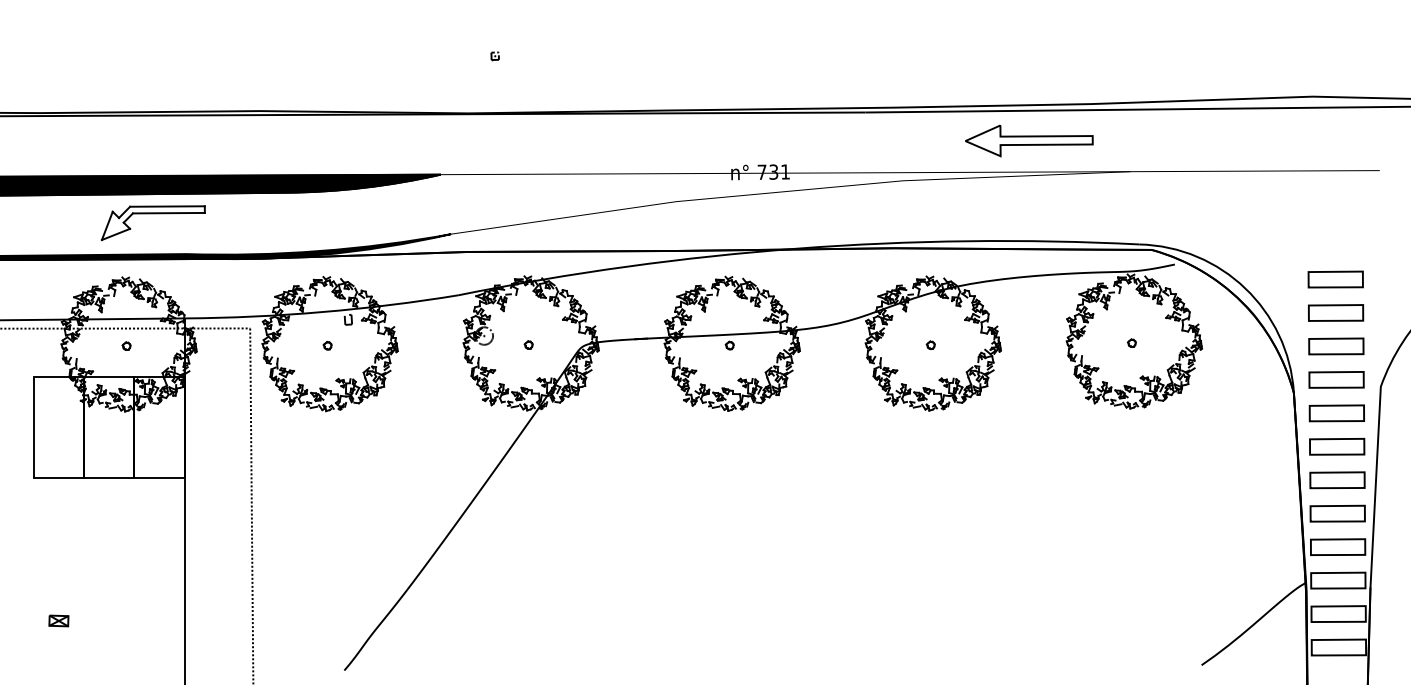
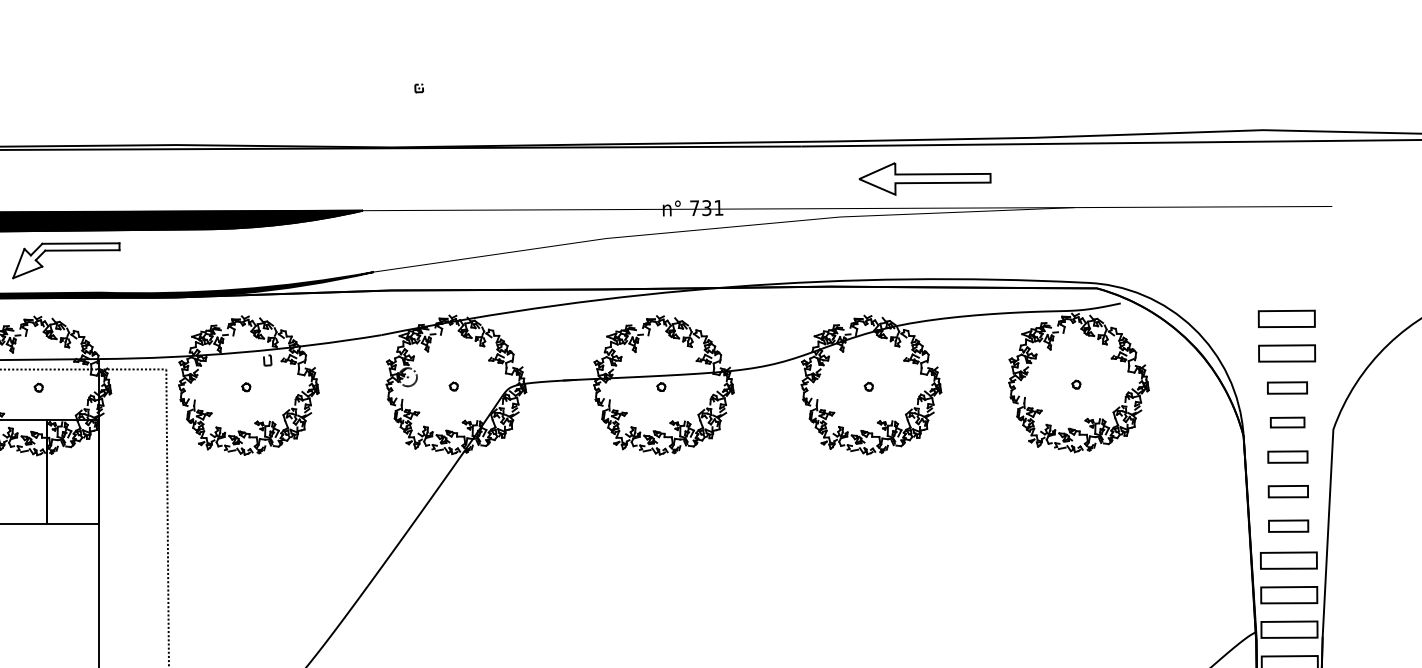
part: (1029, 140) -> (925, 178), moved
part: (1336, 346) -> (1287, 388), size x0.7
part: (1336, 379) -> (1287, 422), size x0.6
part: (1336, 413) -> (1287, 457), size x0.7
part: (1337, 446) -> (1288, 491), size x0.7
part: (1337, 480) -> (1288, 526), size x0.7

